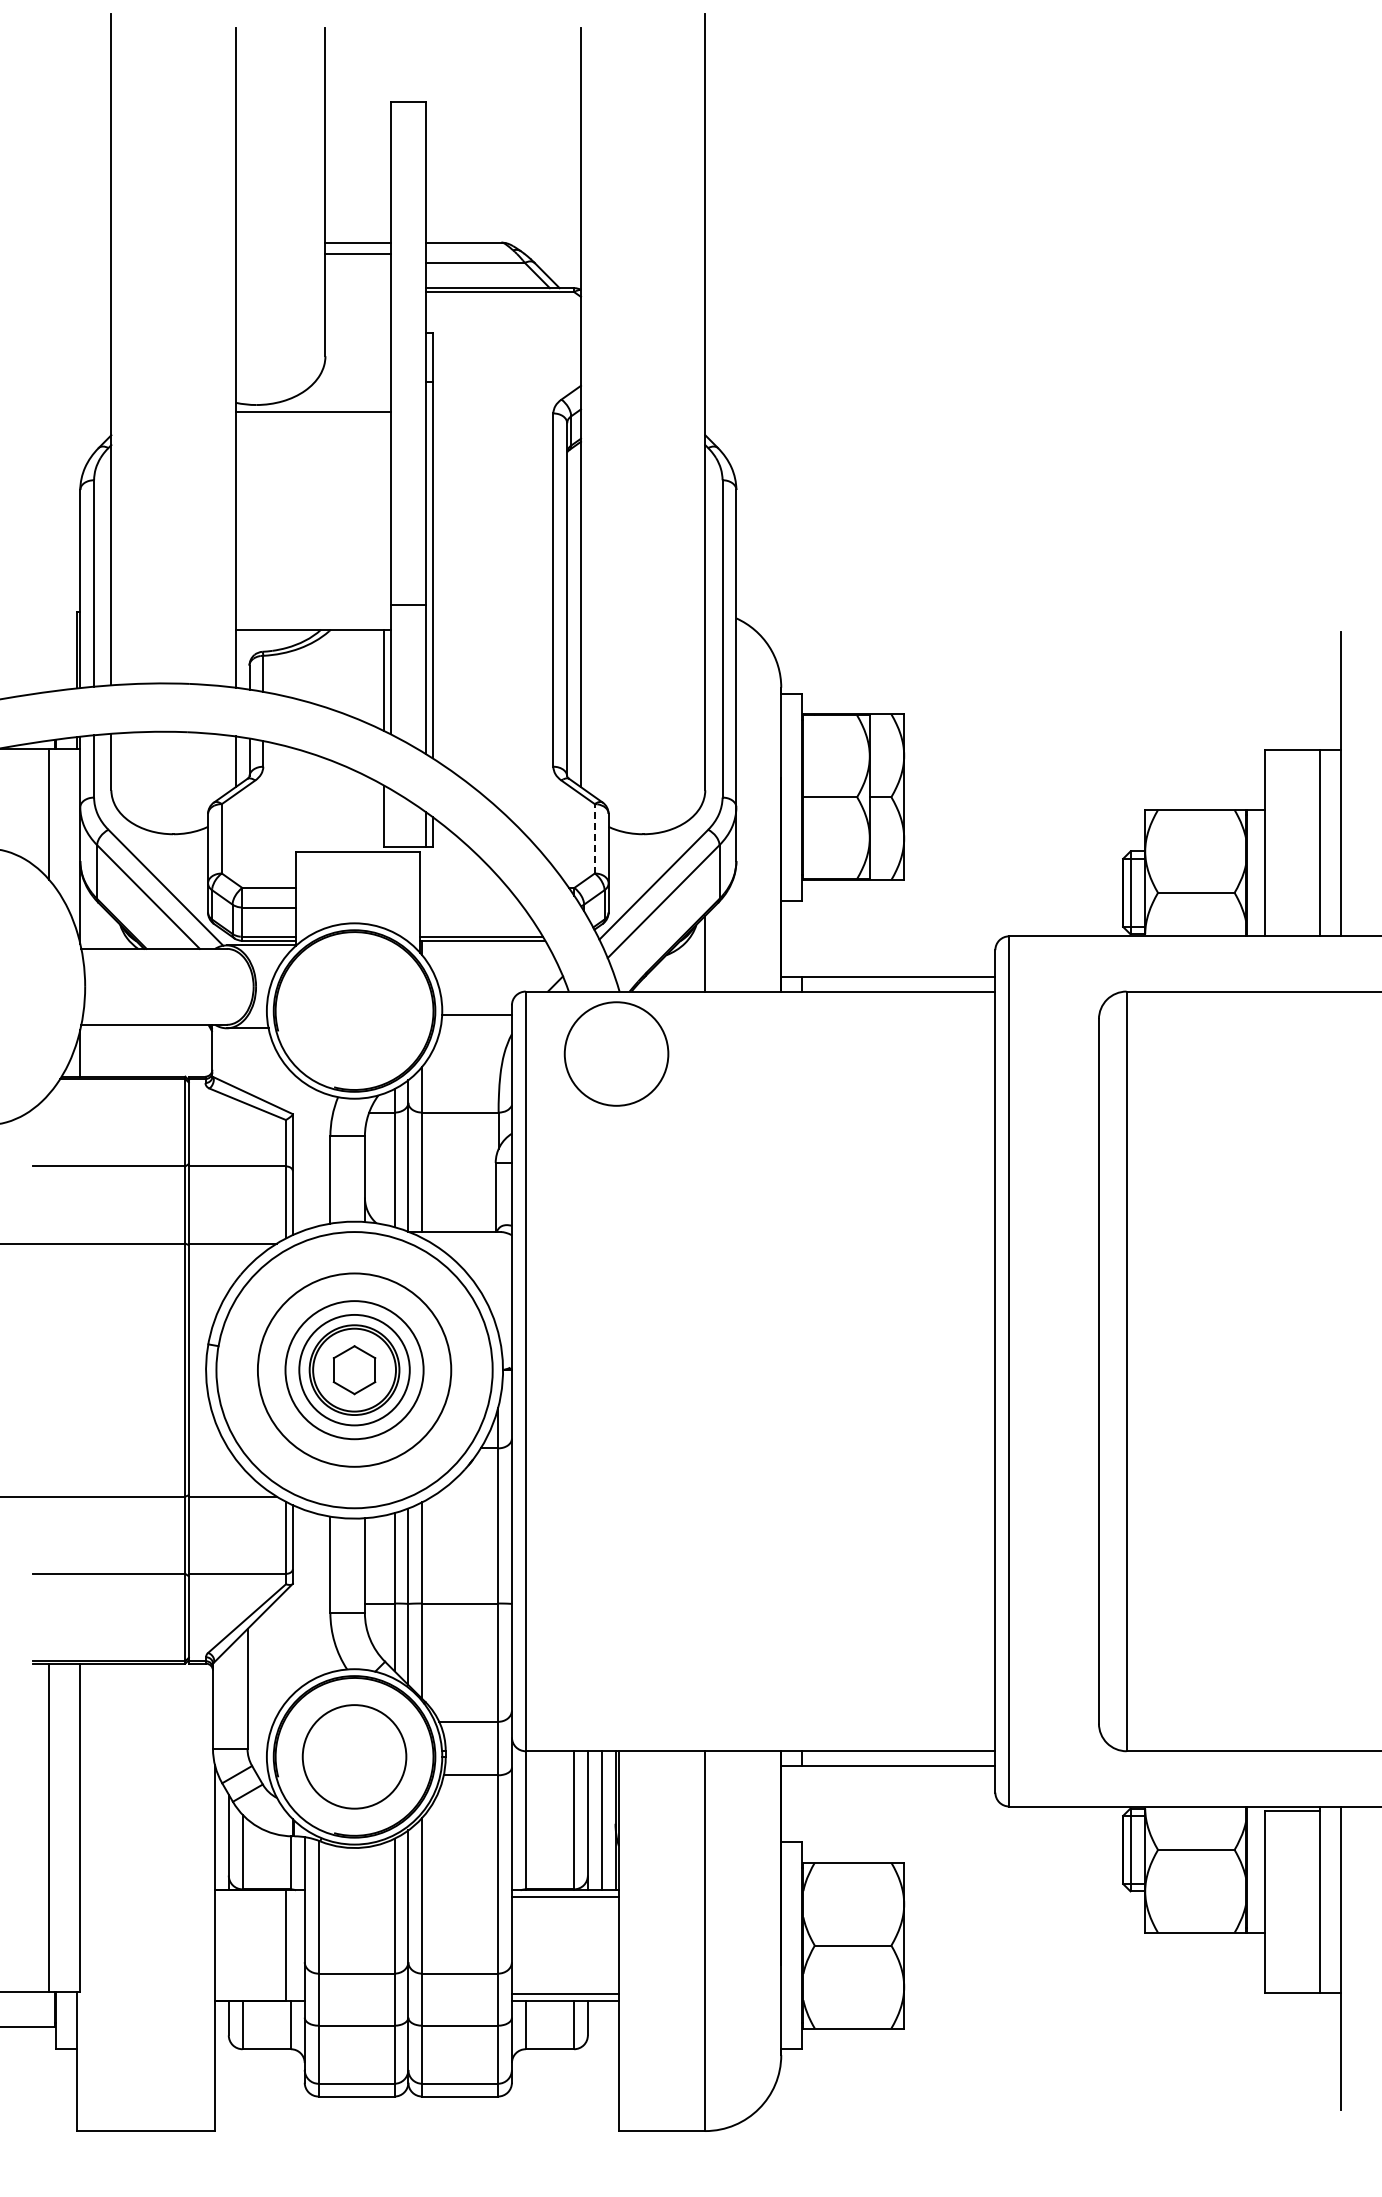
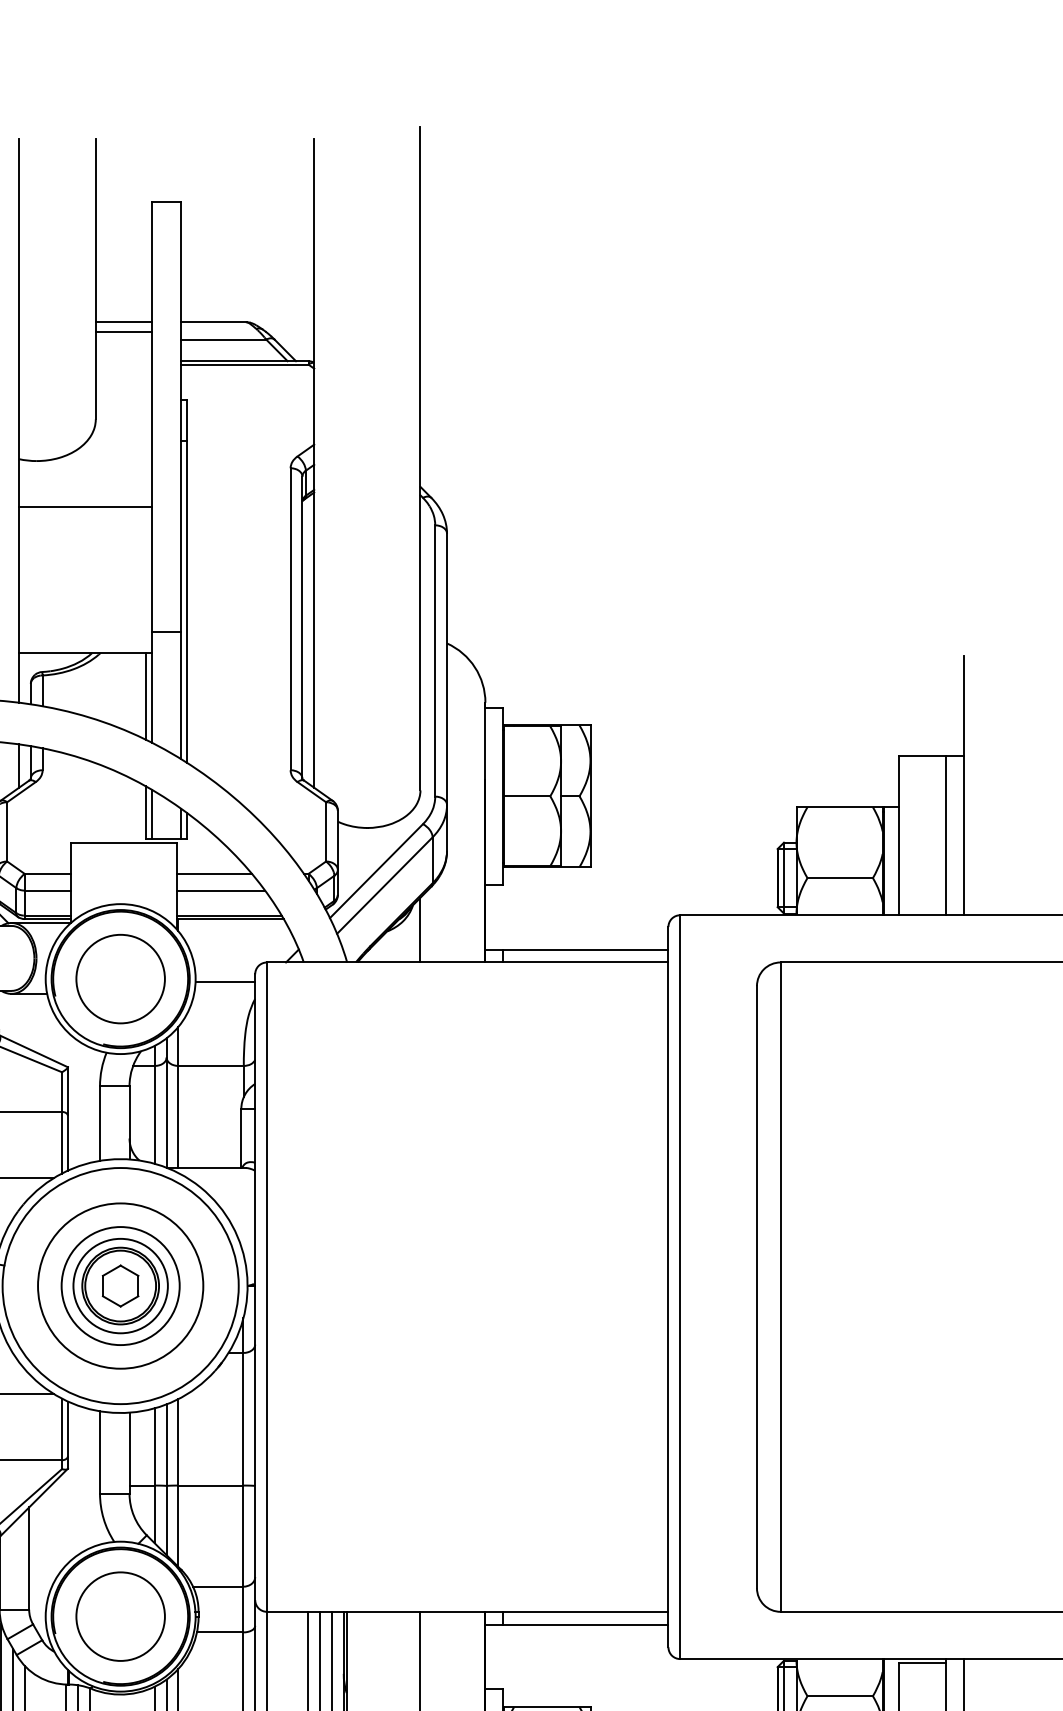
line: (313, 411) -> (85, 506), moved
line: (391, 817) -> (152, 813), added
line: (594, 838) -> (325, 831), dashed -> solid
line: (464, 887) -> (214, 873), added
line: (471, 907) -> (220, 890), added
circle: (616, 1053) -> (120, 978), moved

